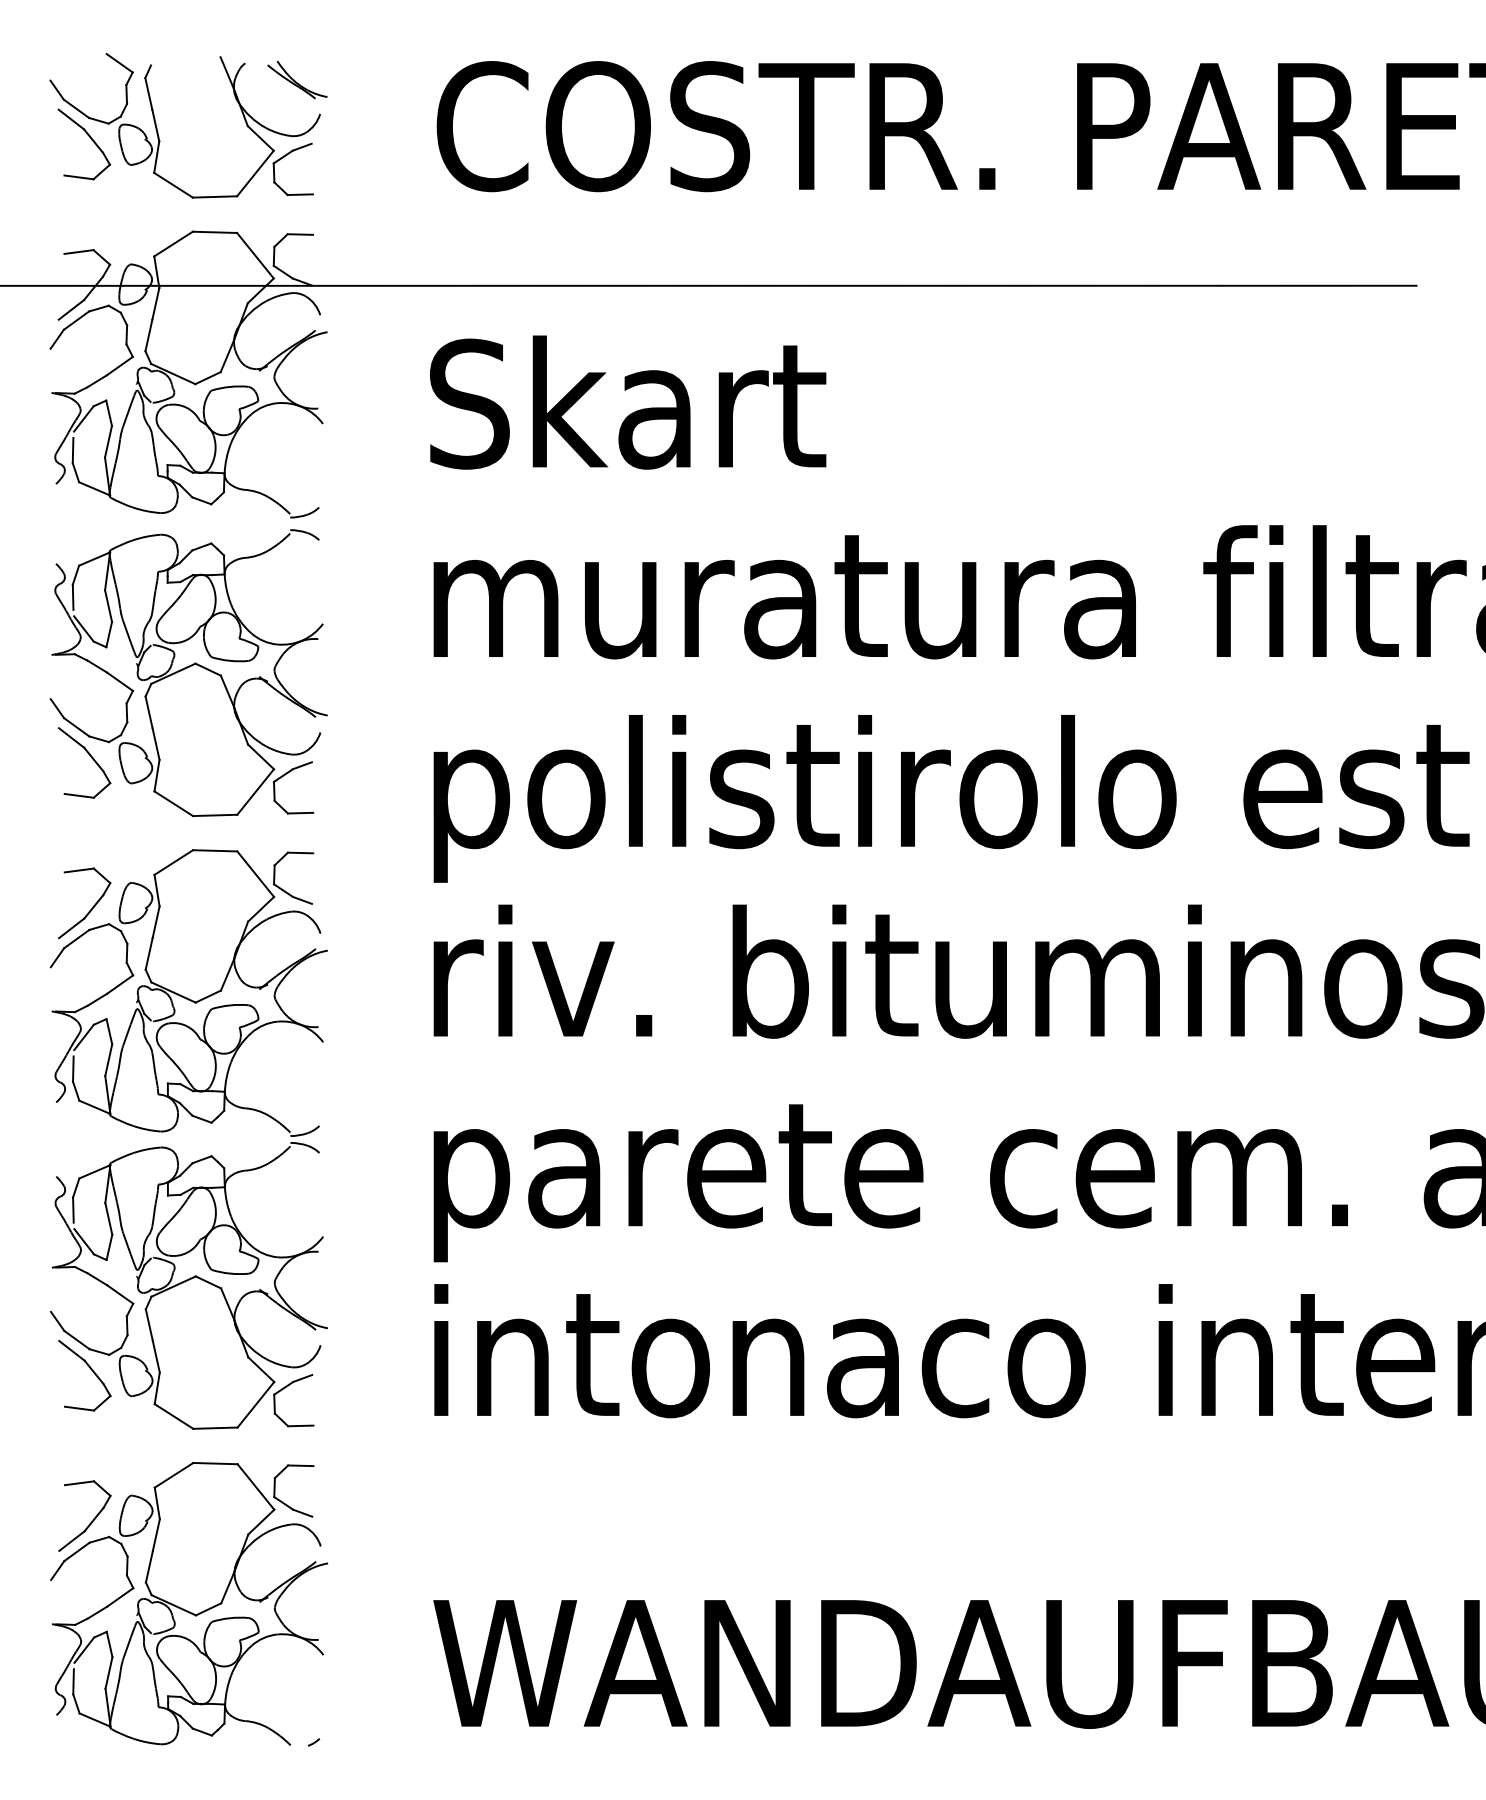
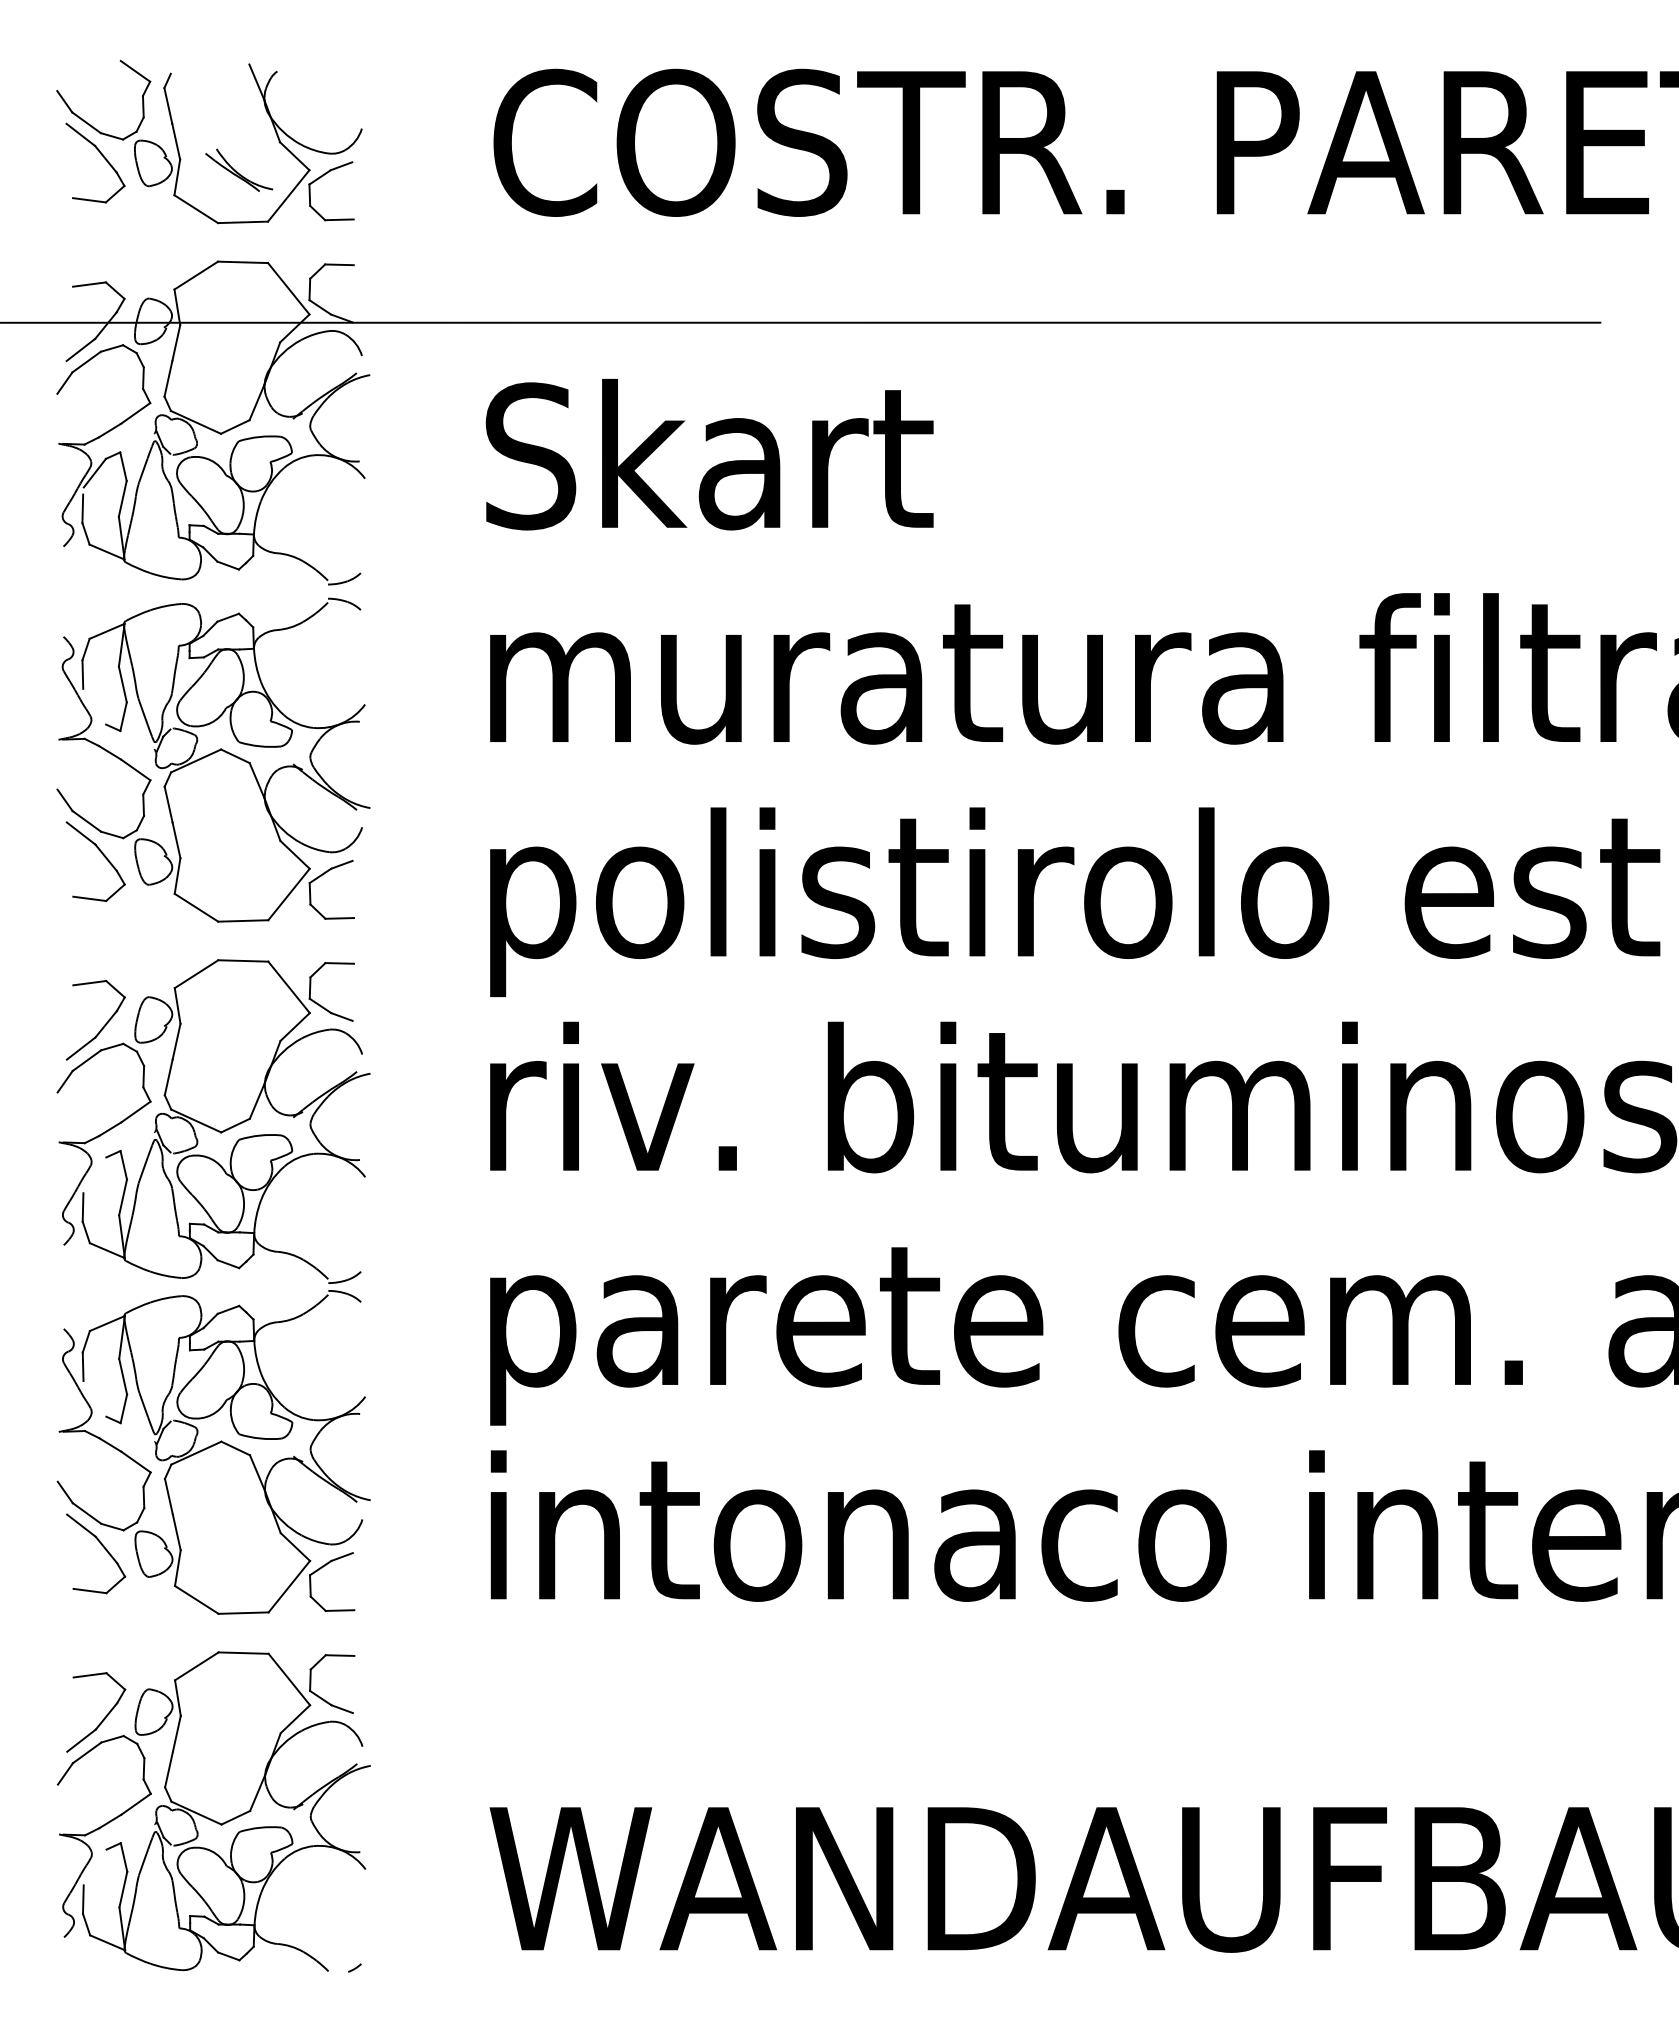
part: (297, 79) -> (239, 169), moved
line: (83, 629) -> (94, 710), removed
line: (84, 1037) -> (95, 1171), removed
line: (84, 1241) -> (95, 1402), removed
line: (84, 1649) -> (95, 1863), removed

